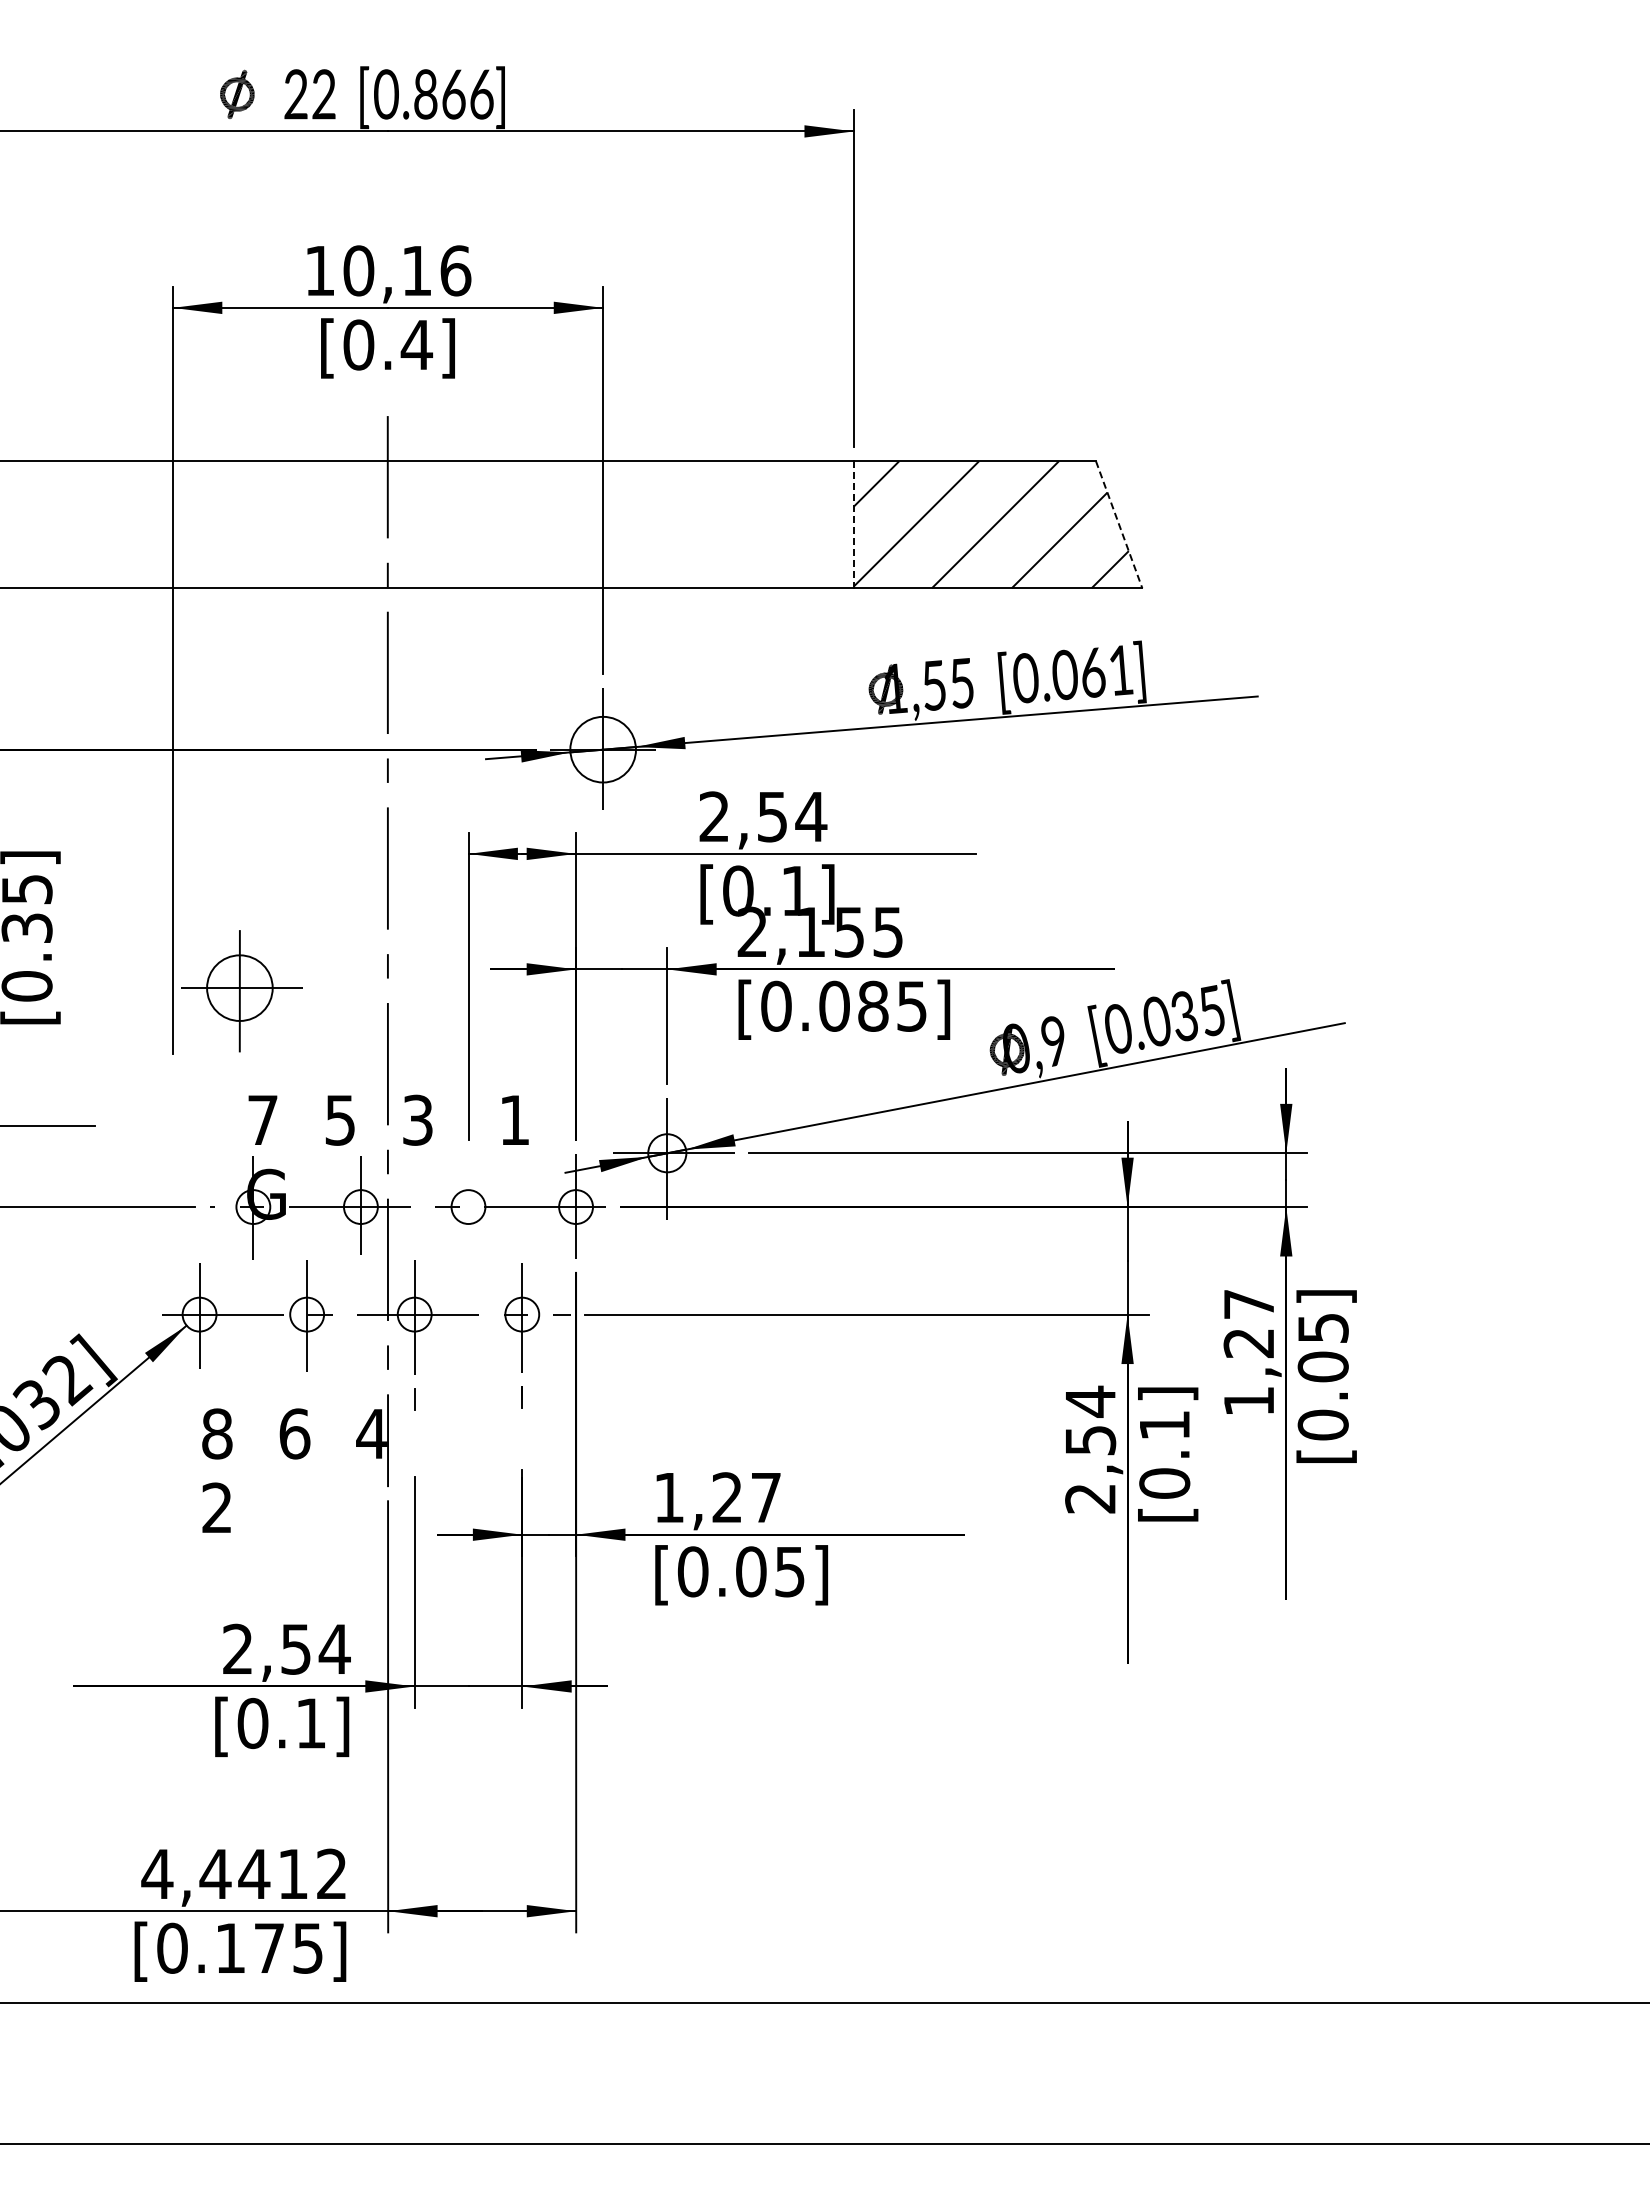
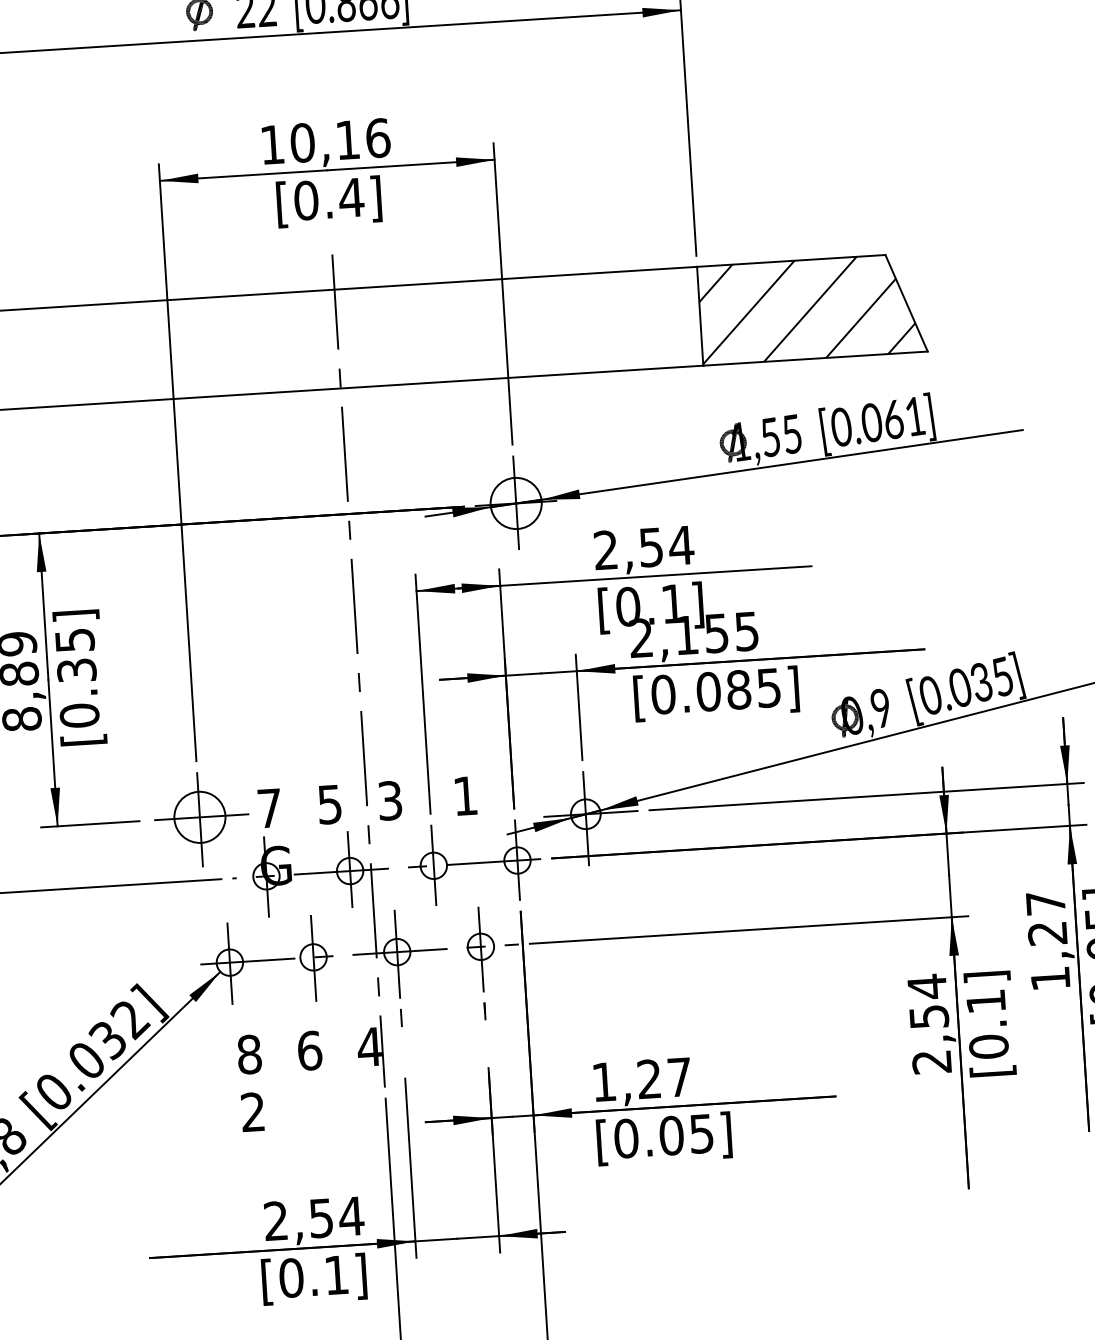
line: (853, 524) -> (699, 316), dashed -> solid
line: (1119, 524) -> (906, 303), dashed -> solid
part: (241, 991) -> (201, 819), moved
line: (468, 1206) -> (433, 865), added

